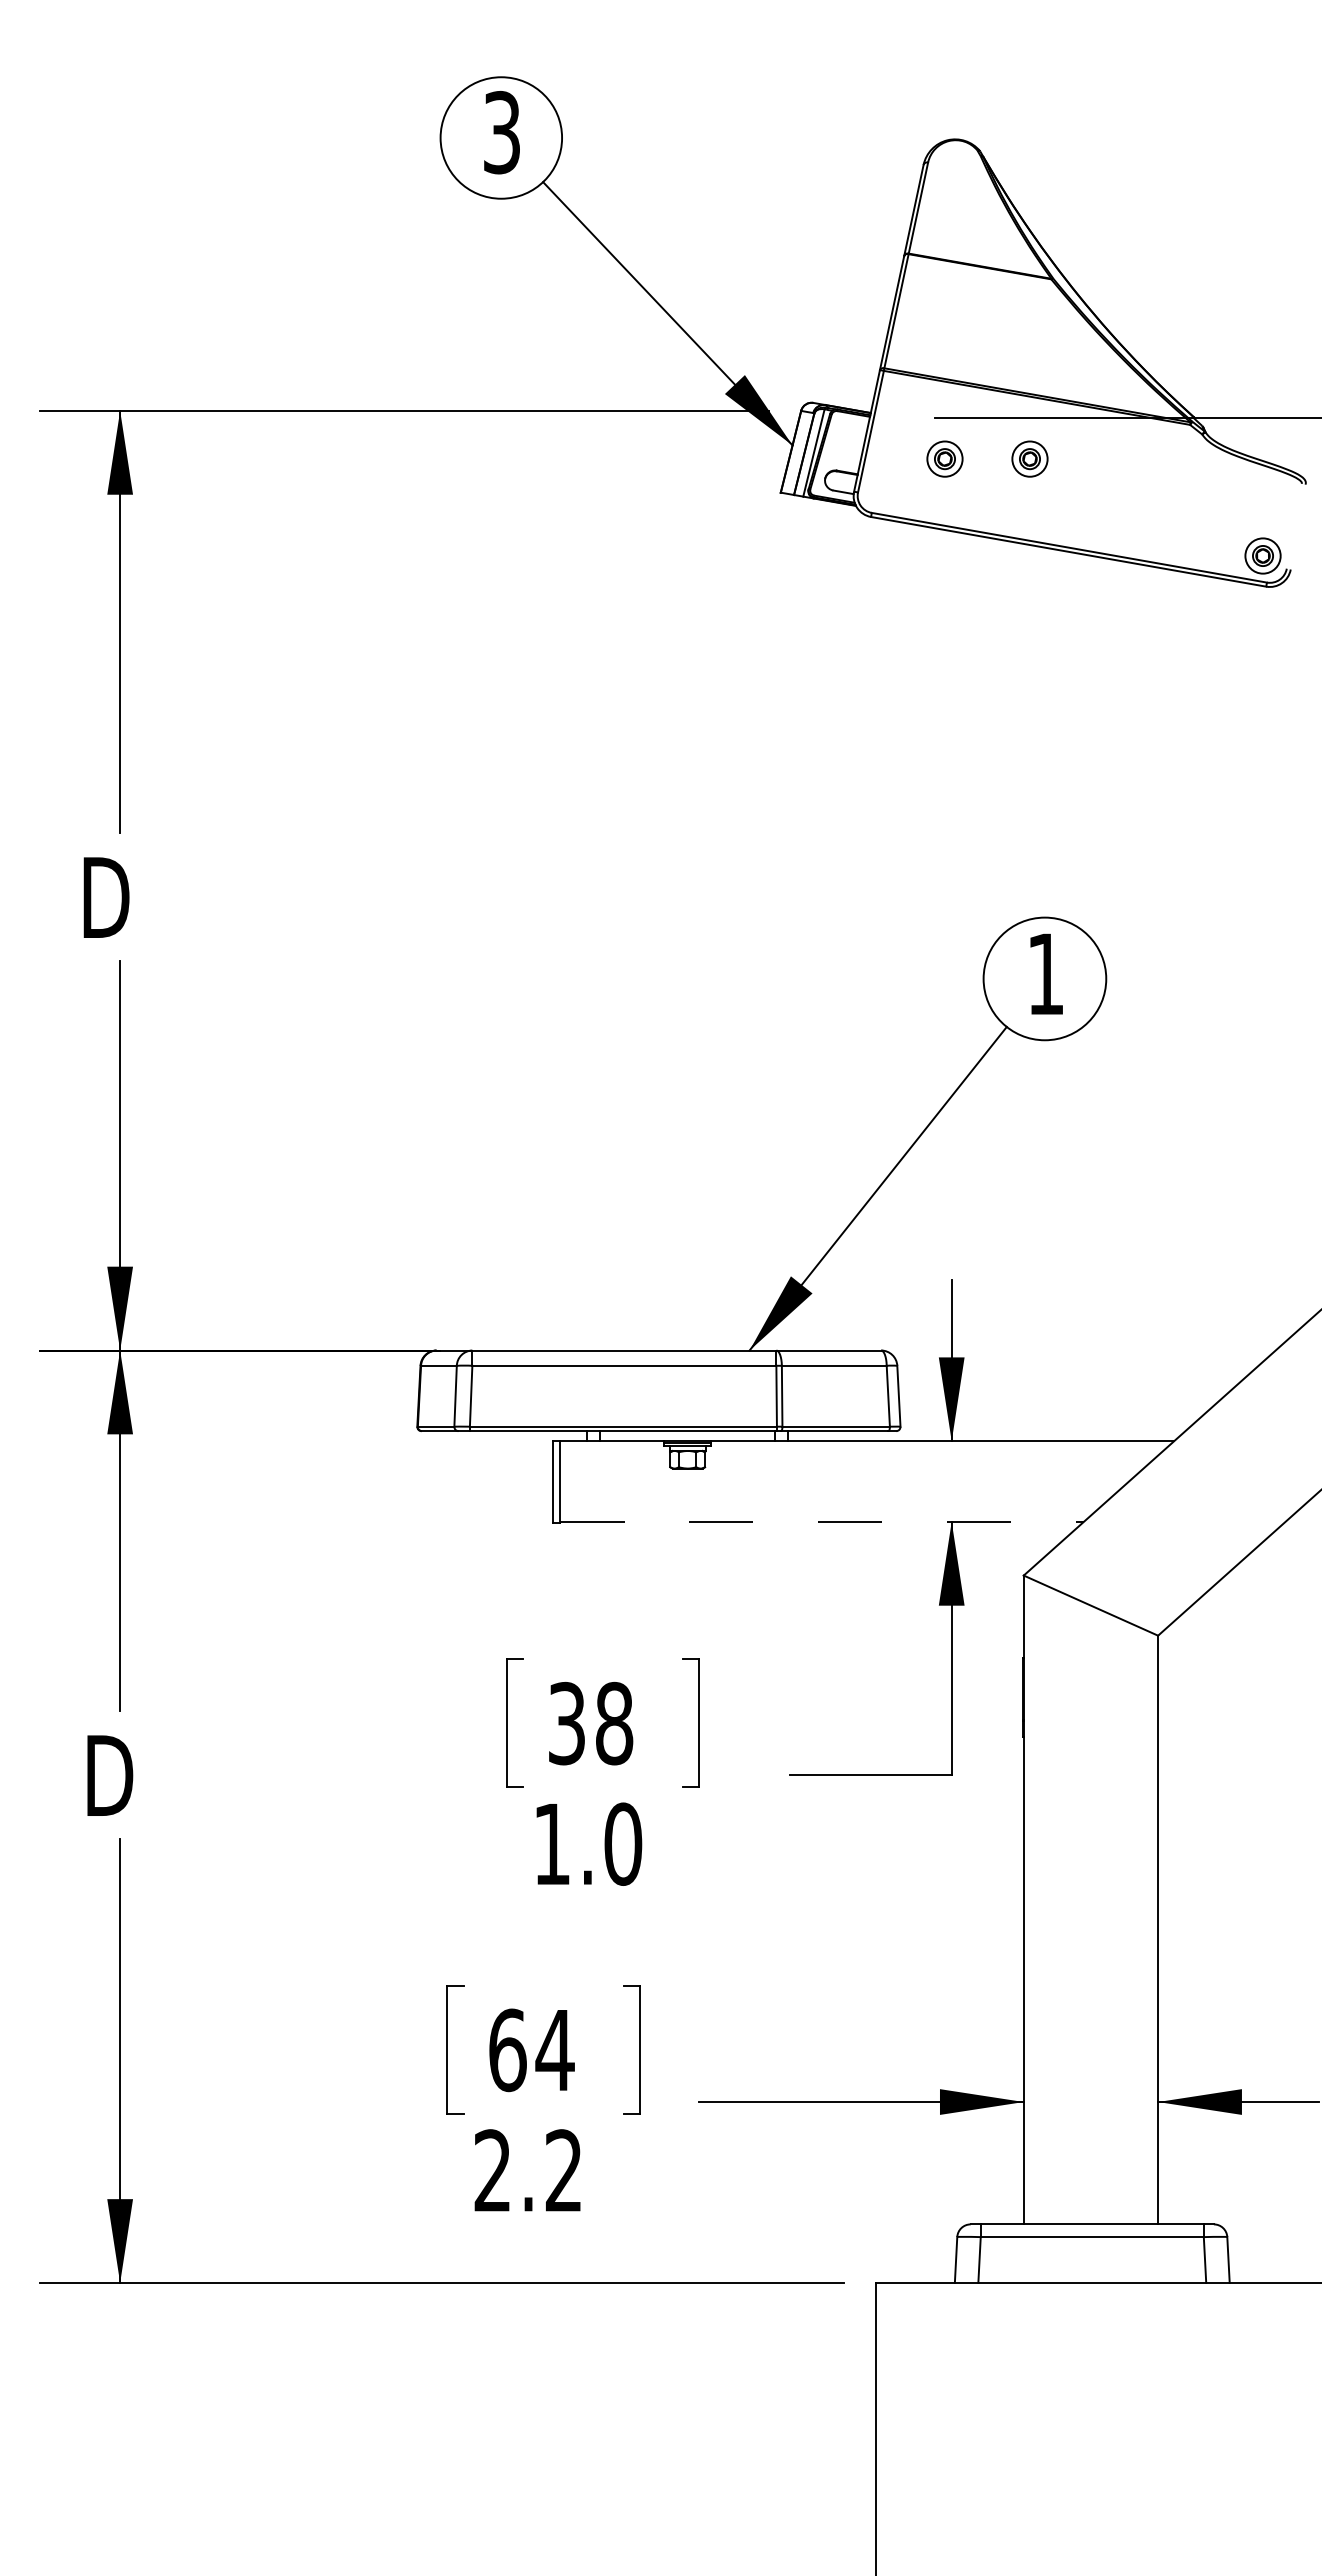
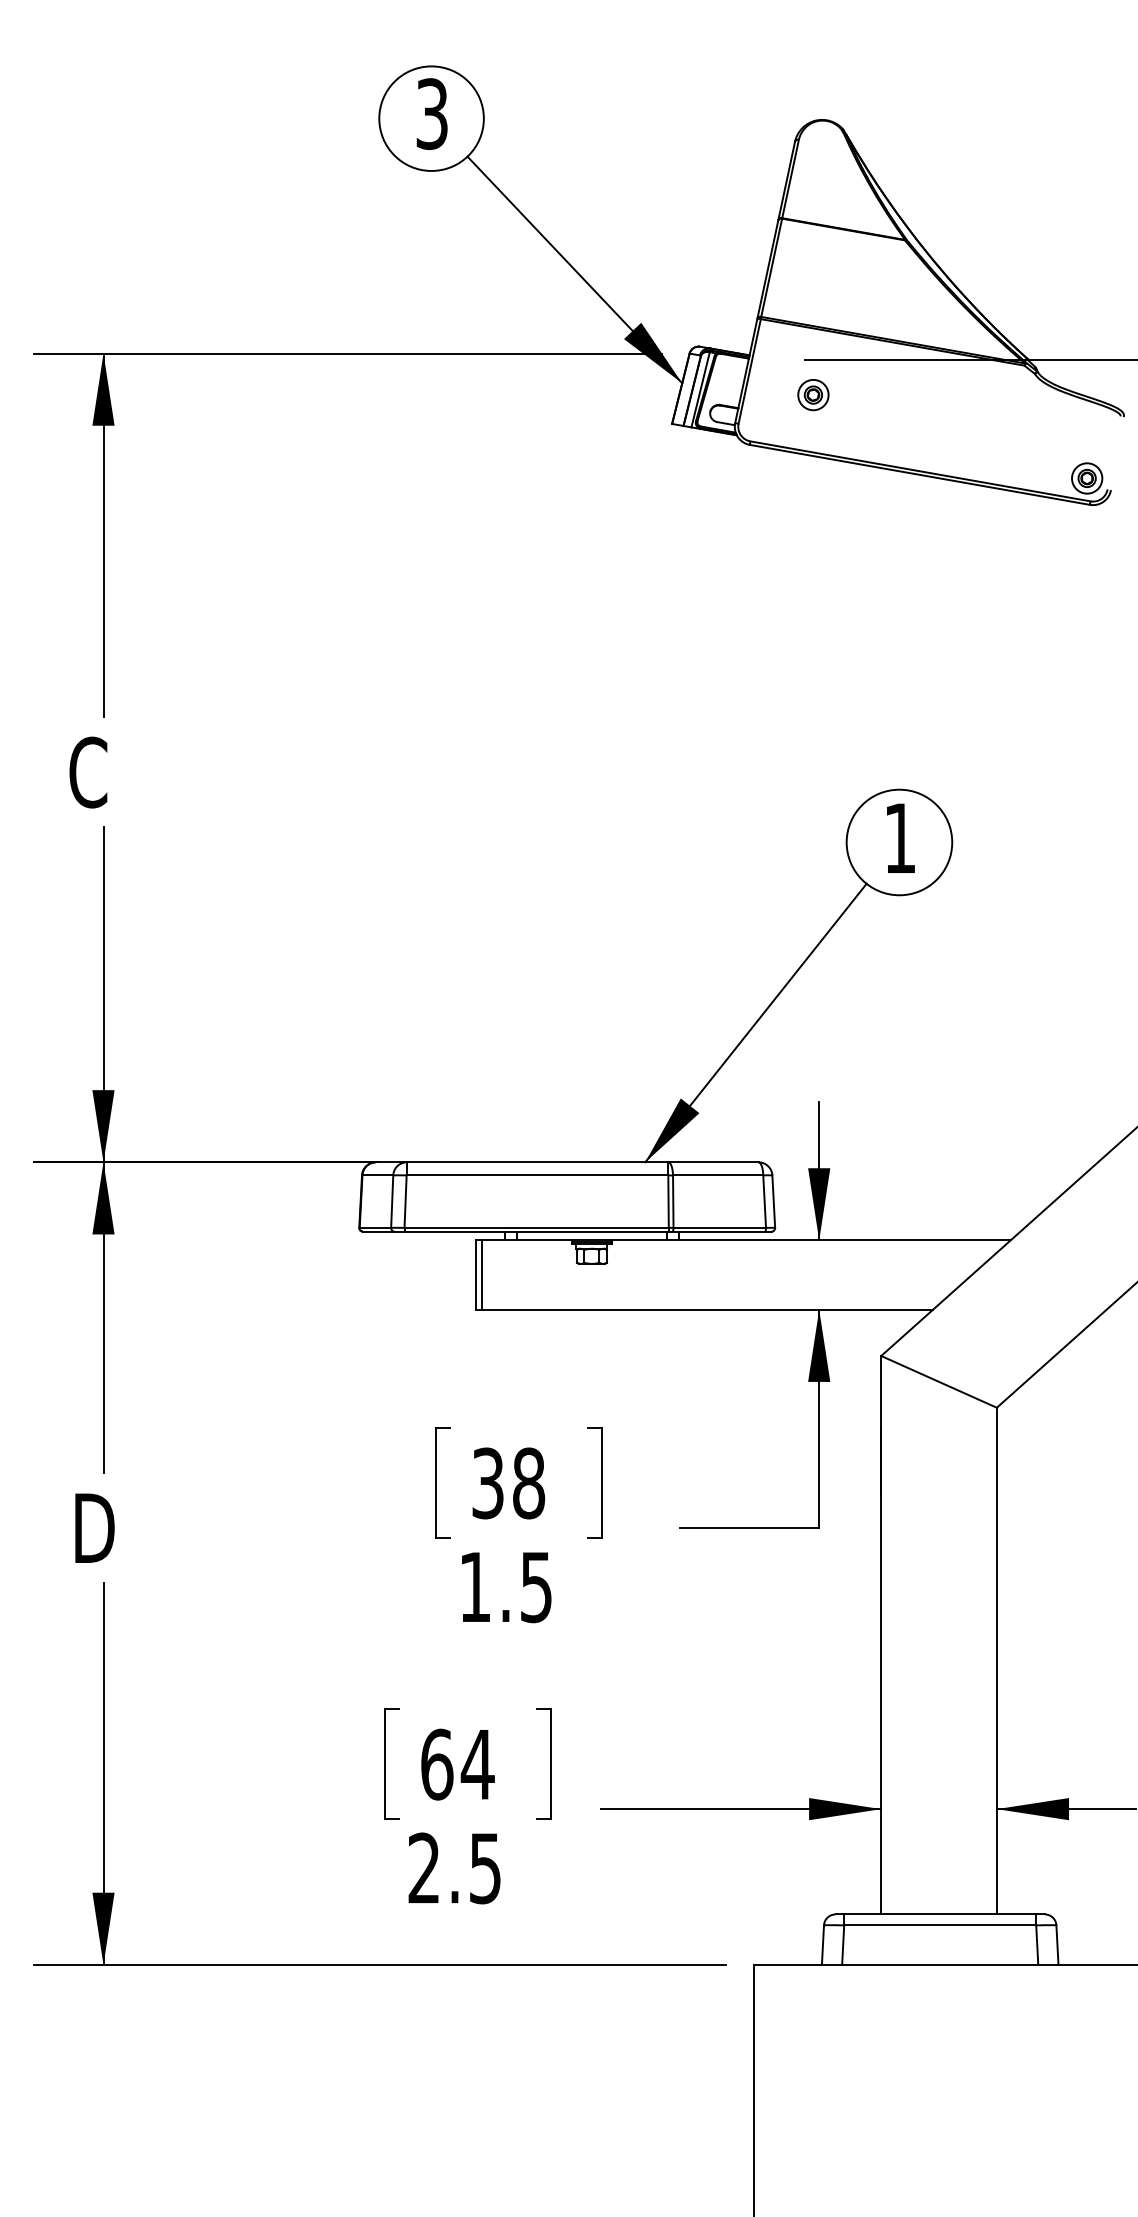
part: (1029, 458) -> (886, 394), removed
text: (104, 897) -> (90, 772), D -> C
line: (821, 1521) -> (707, 1309), dashed -> solid
text: (623, 1843) -> (536, 1586), 1.0 -> 1.5
text: (563, 2170) -> (485, 1868), 2.2 -> 2.5

